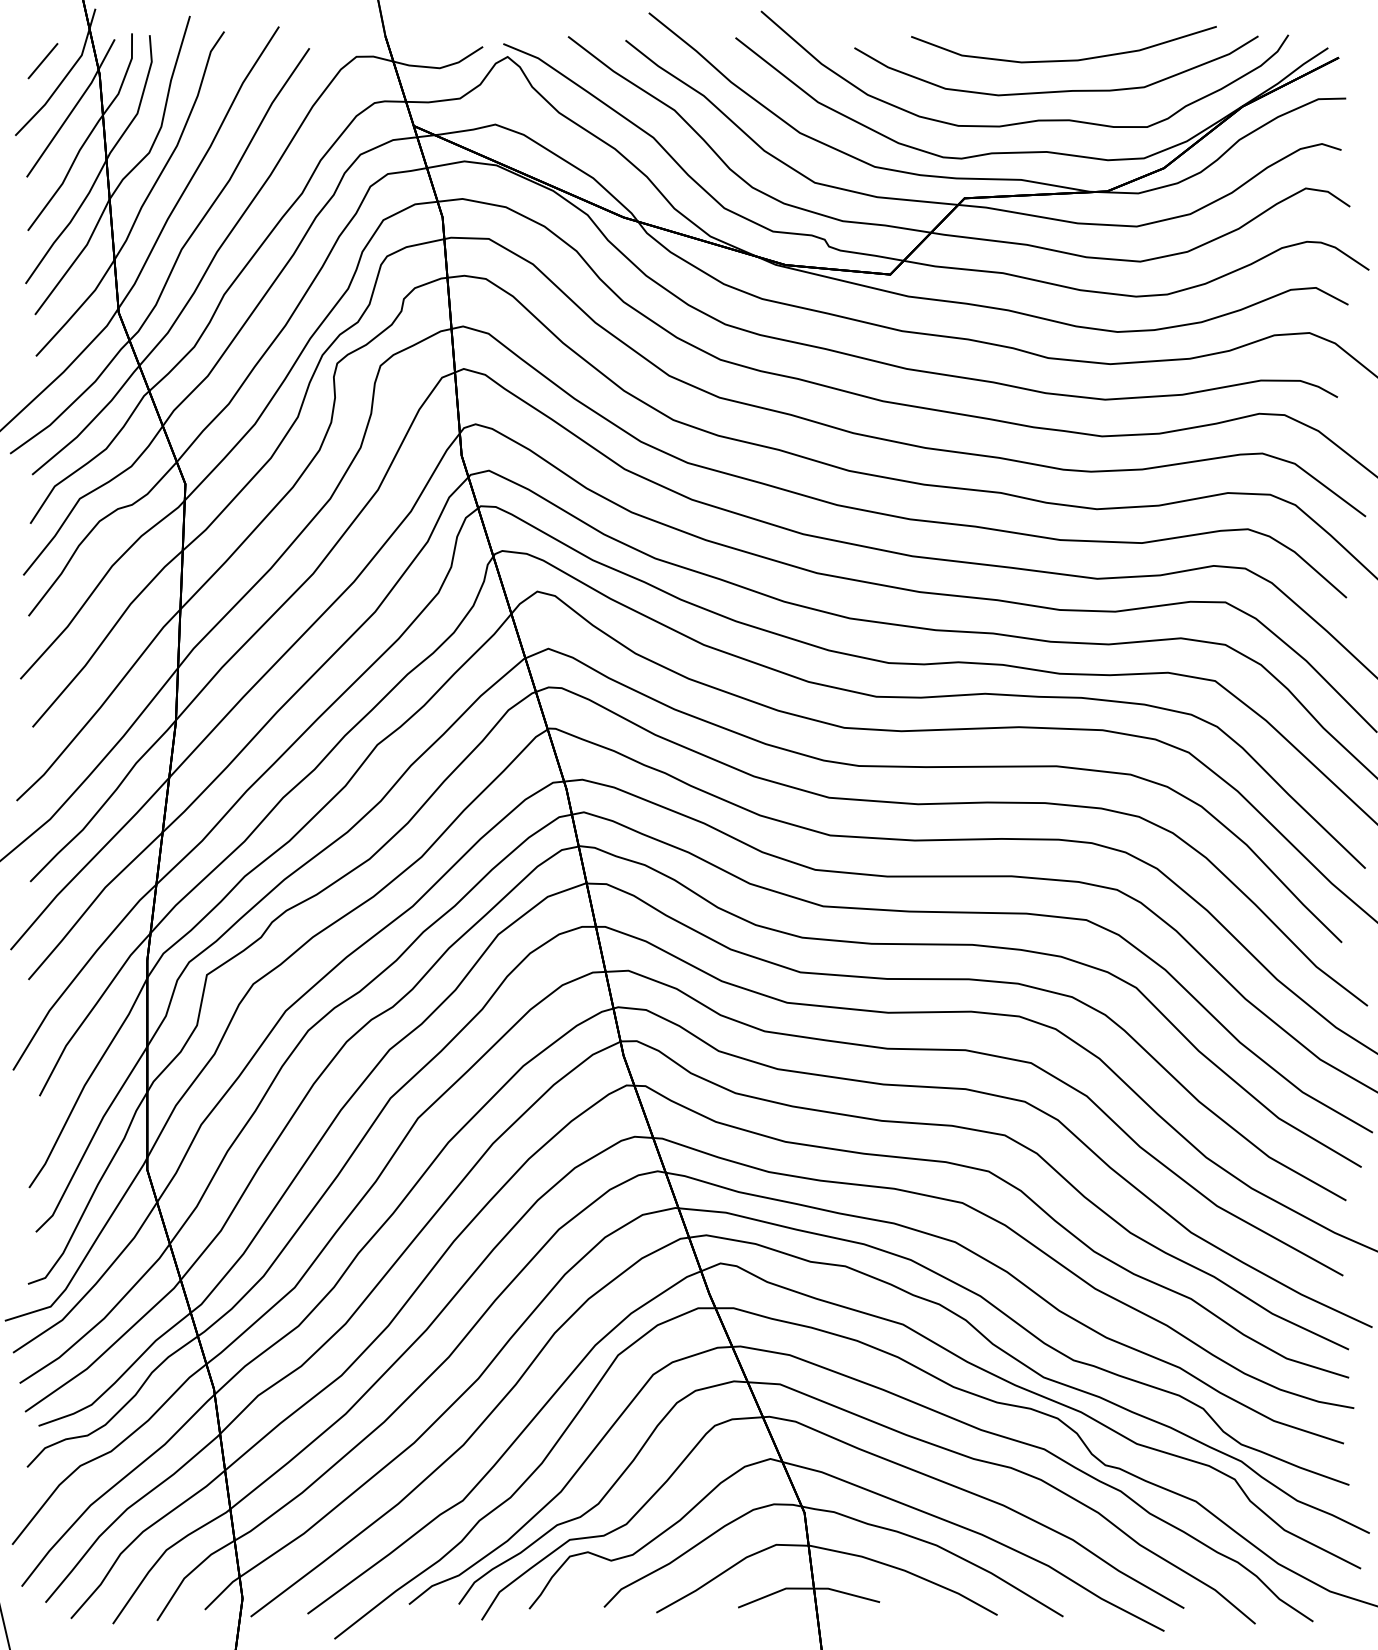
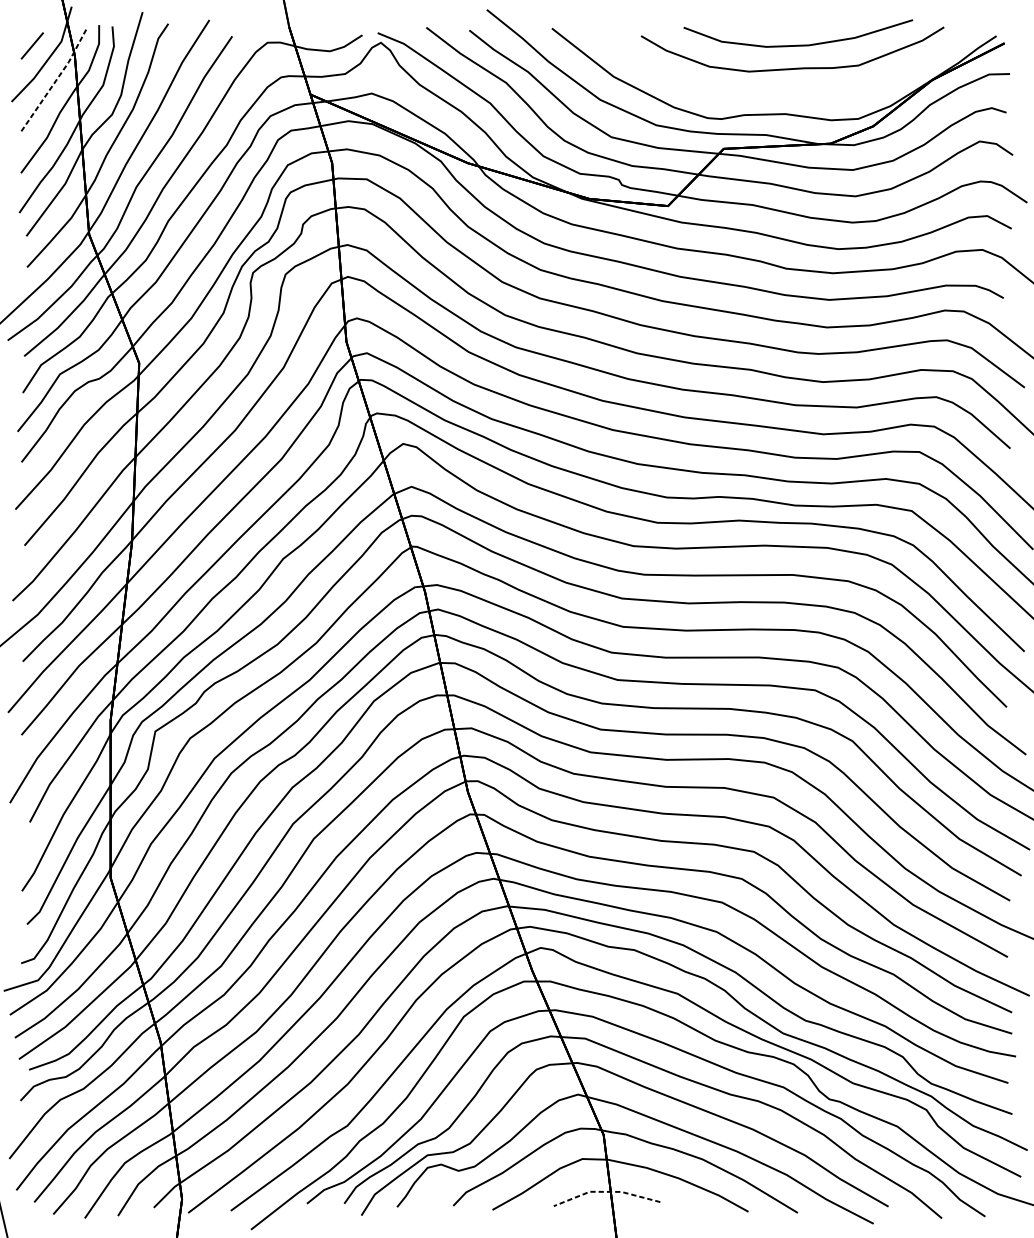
line: (73, 109) -> (55, 82), solid -> dashed
curve: (1030, 120) -> (773, 90), removed
line: (807, 1588) -> (605, 1191), solid -> dashed

